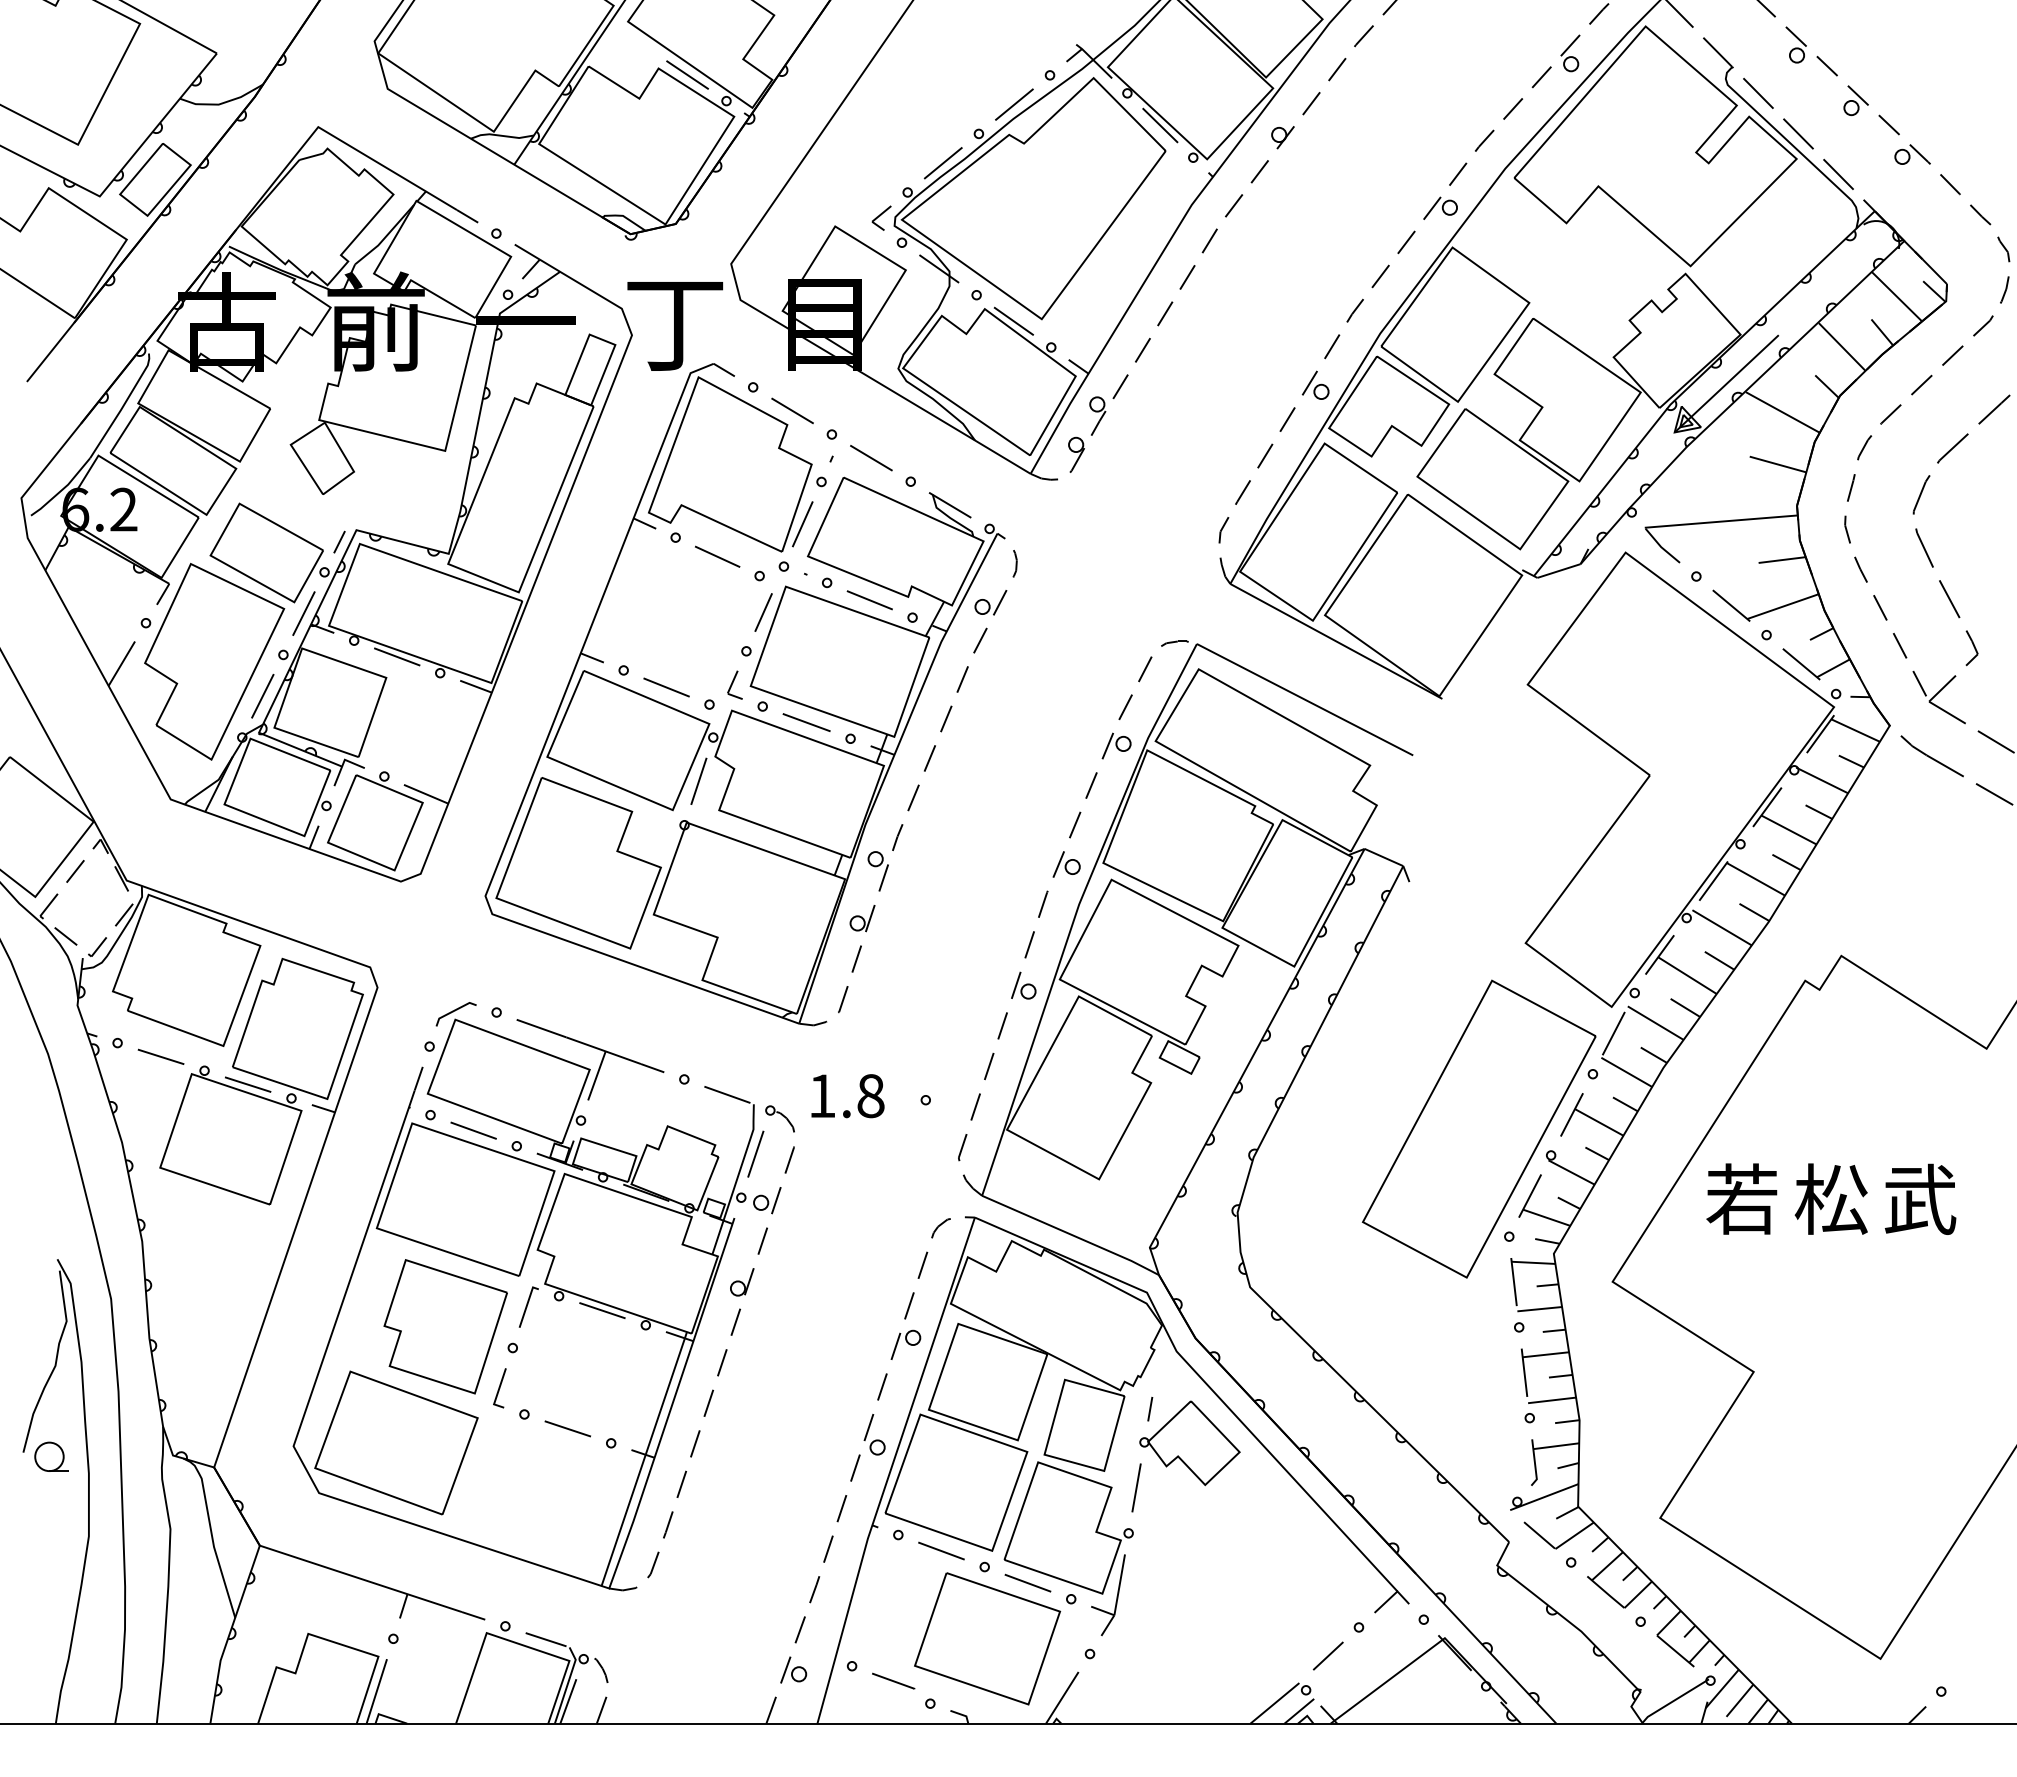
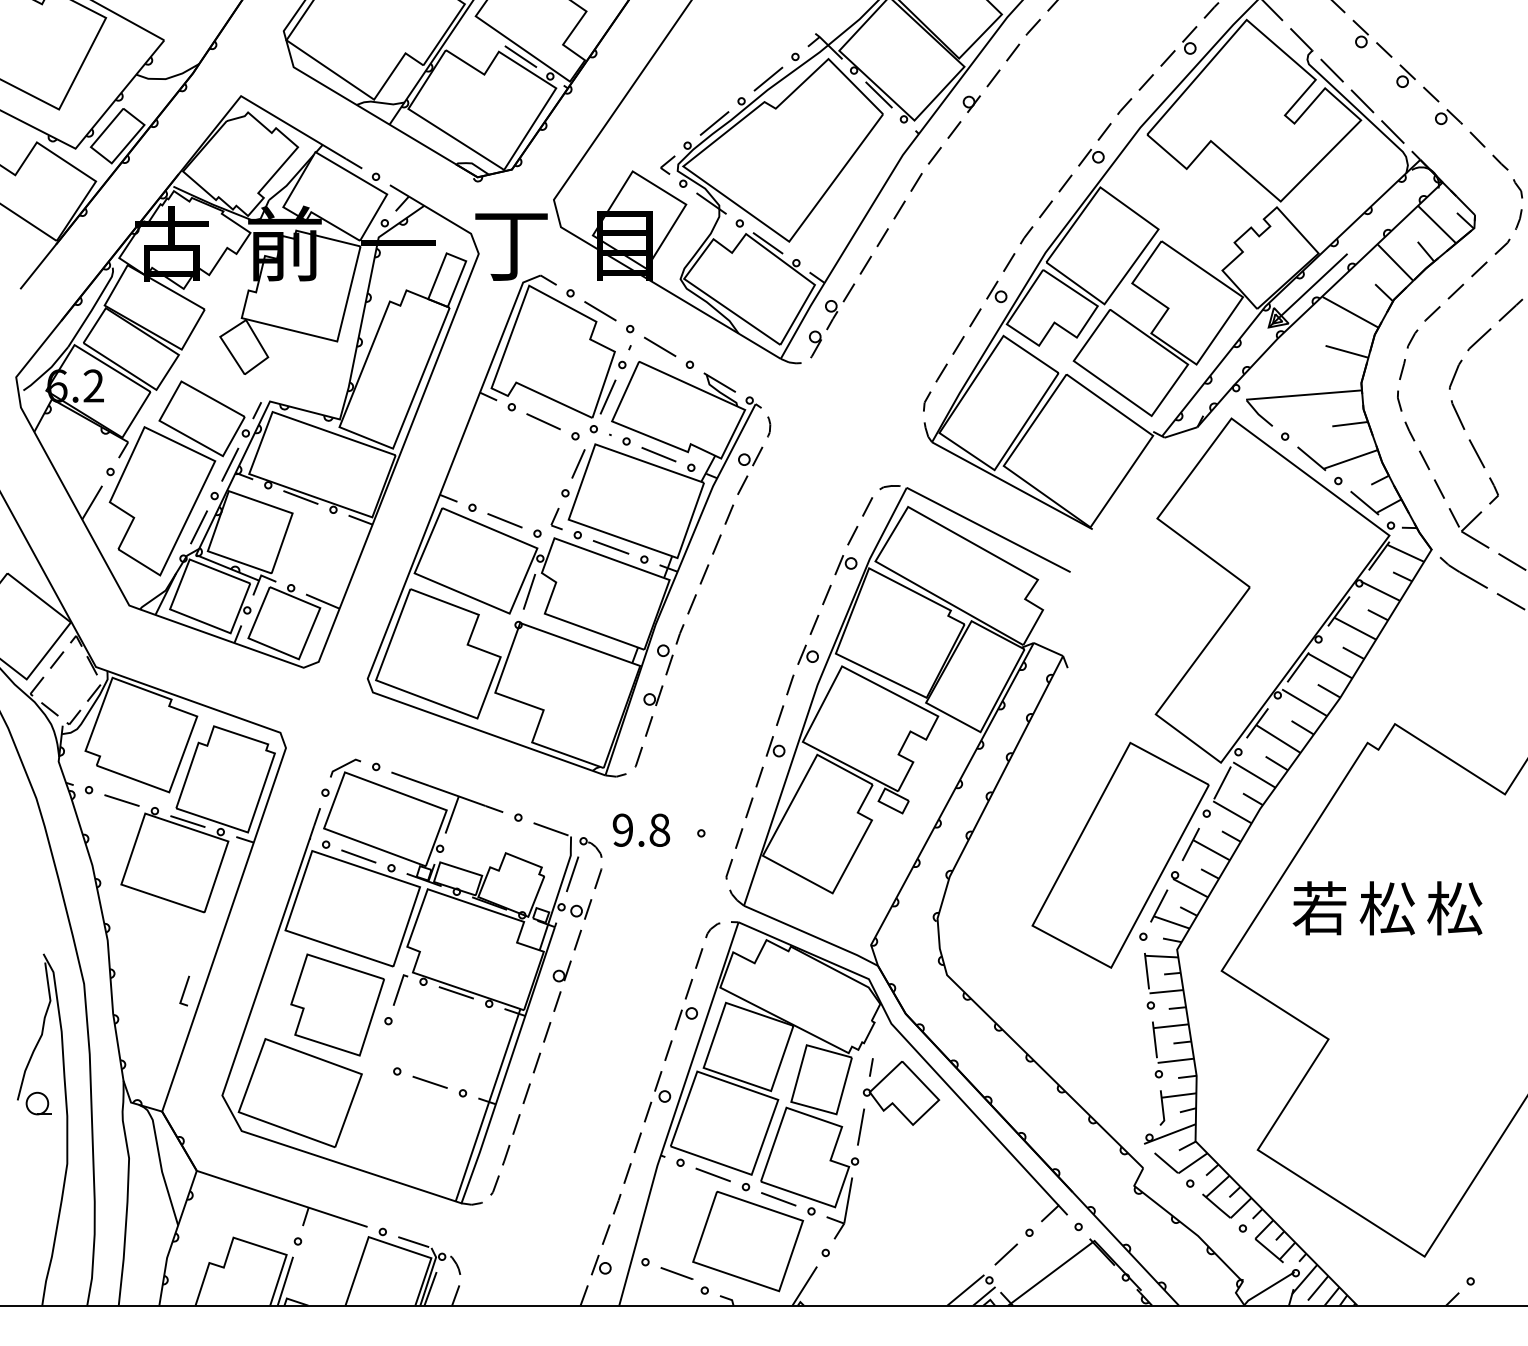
text: (822, 1096) -> (623, 830), 1.8 -> 9.8
text: (1919, 1198) -> (1454, 907), 武 -> 松
line: (499, 1388) -> (184, 991), moved

